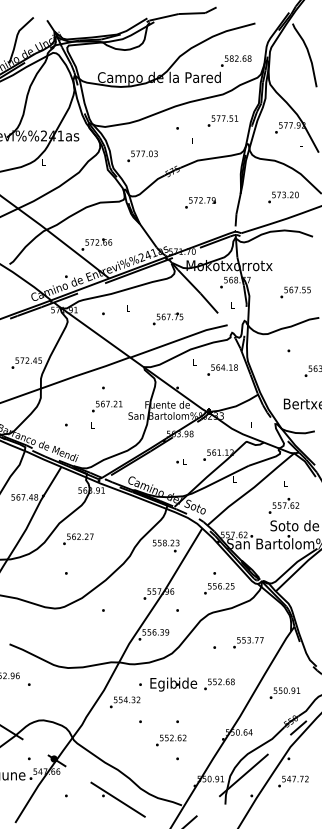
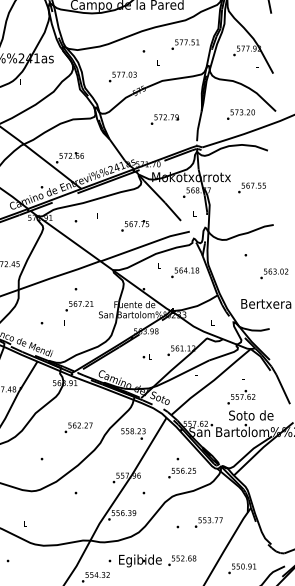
text: (142, 156) -> (122, 77), moved
text: (295, 292) -> (251, 187), moved
text: (78, 539) -> (78, 428), moved

